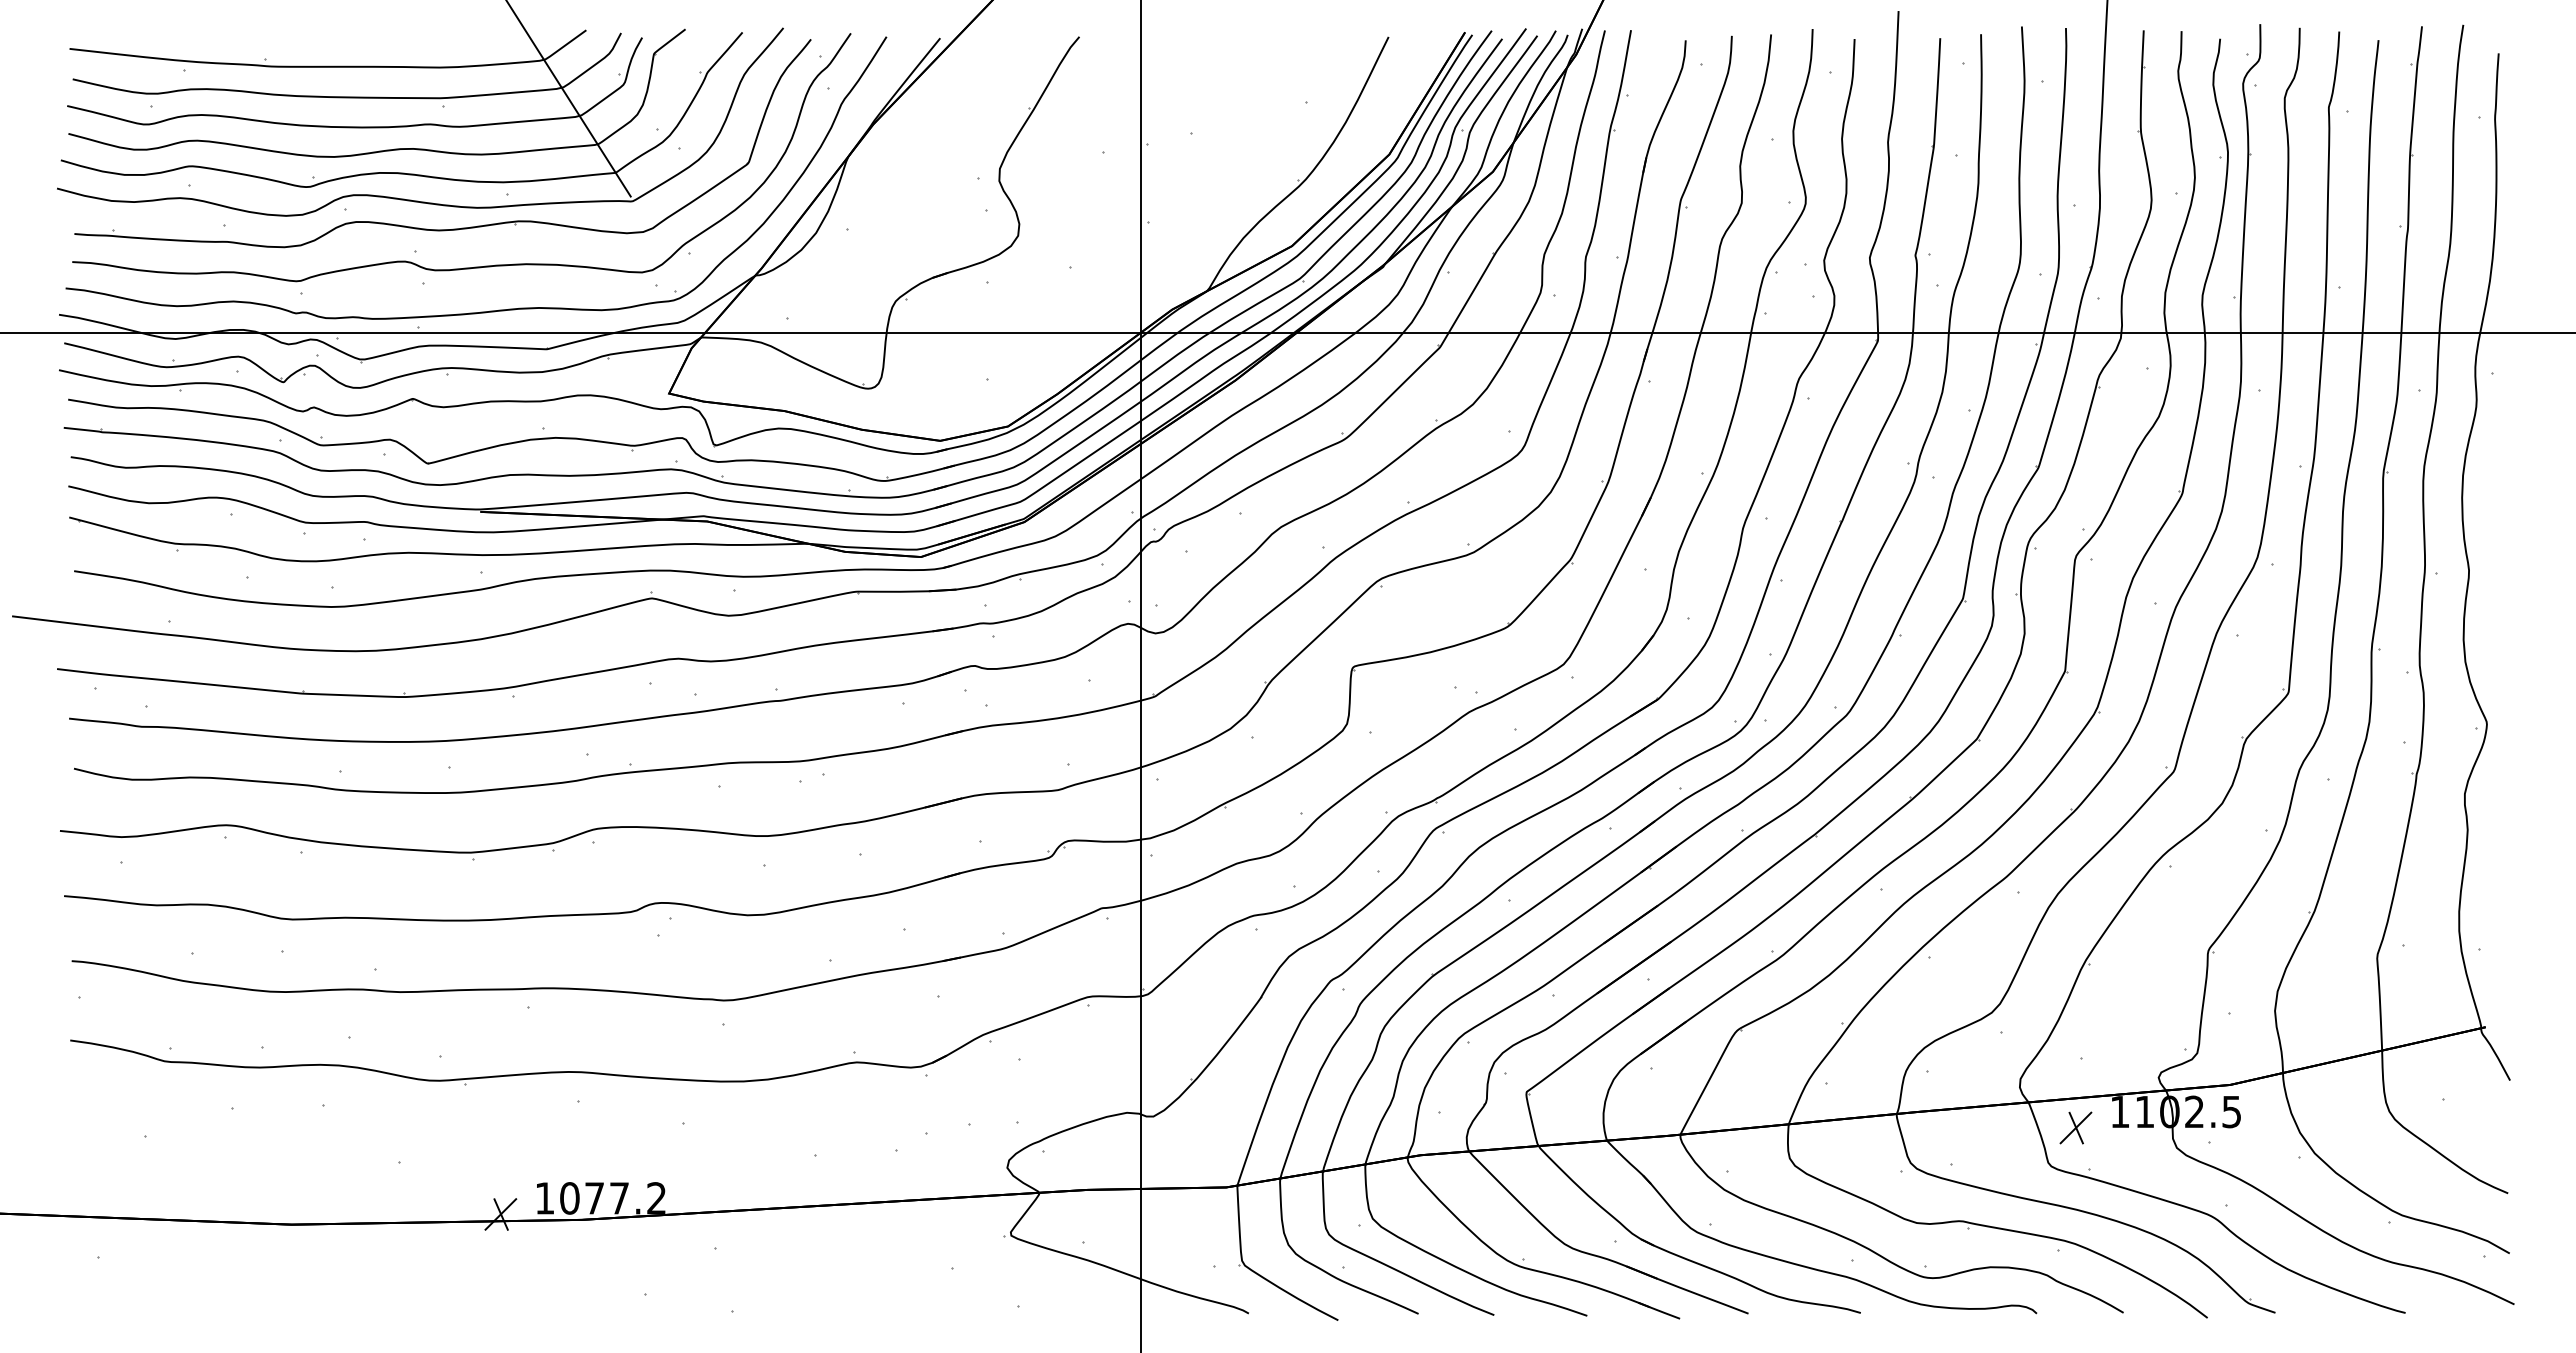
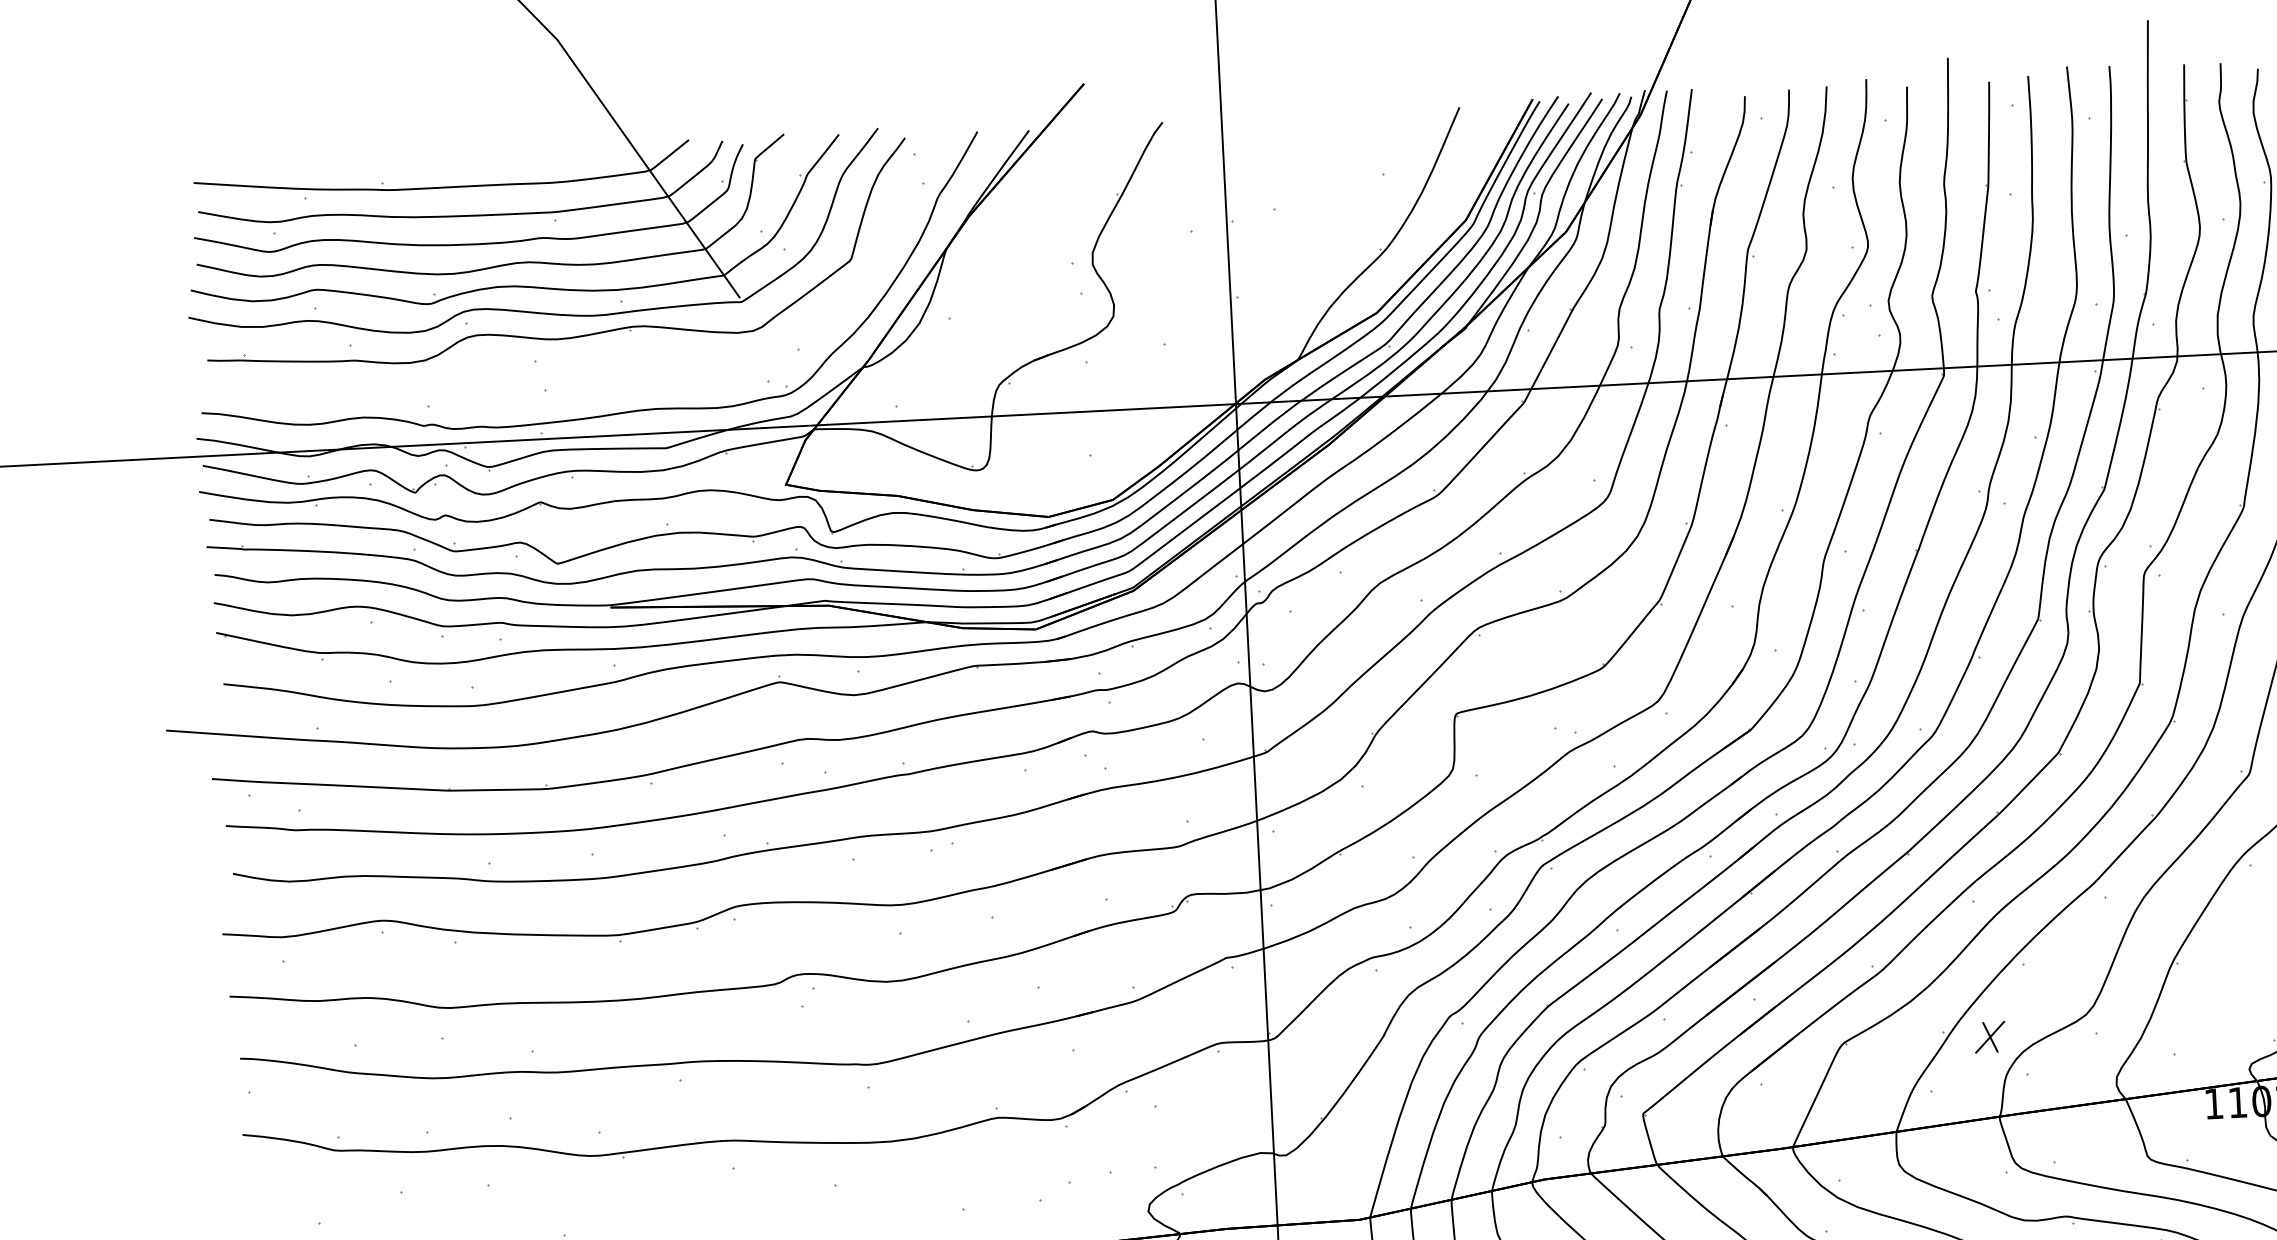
curve: (474, 266) -> (593, 372), removed
part: (2075, 1127) -> (1989, 1036), moved

